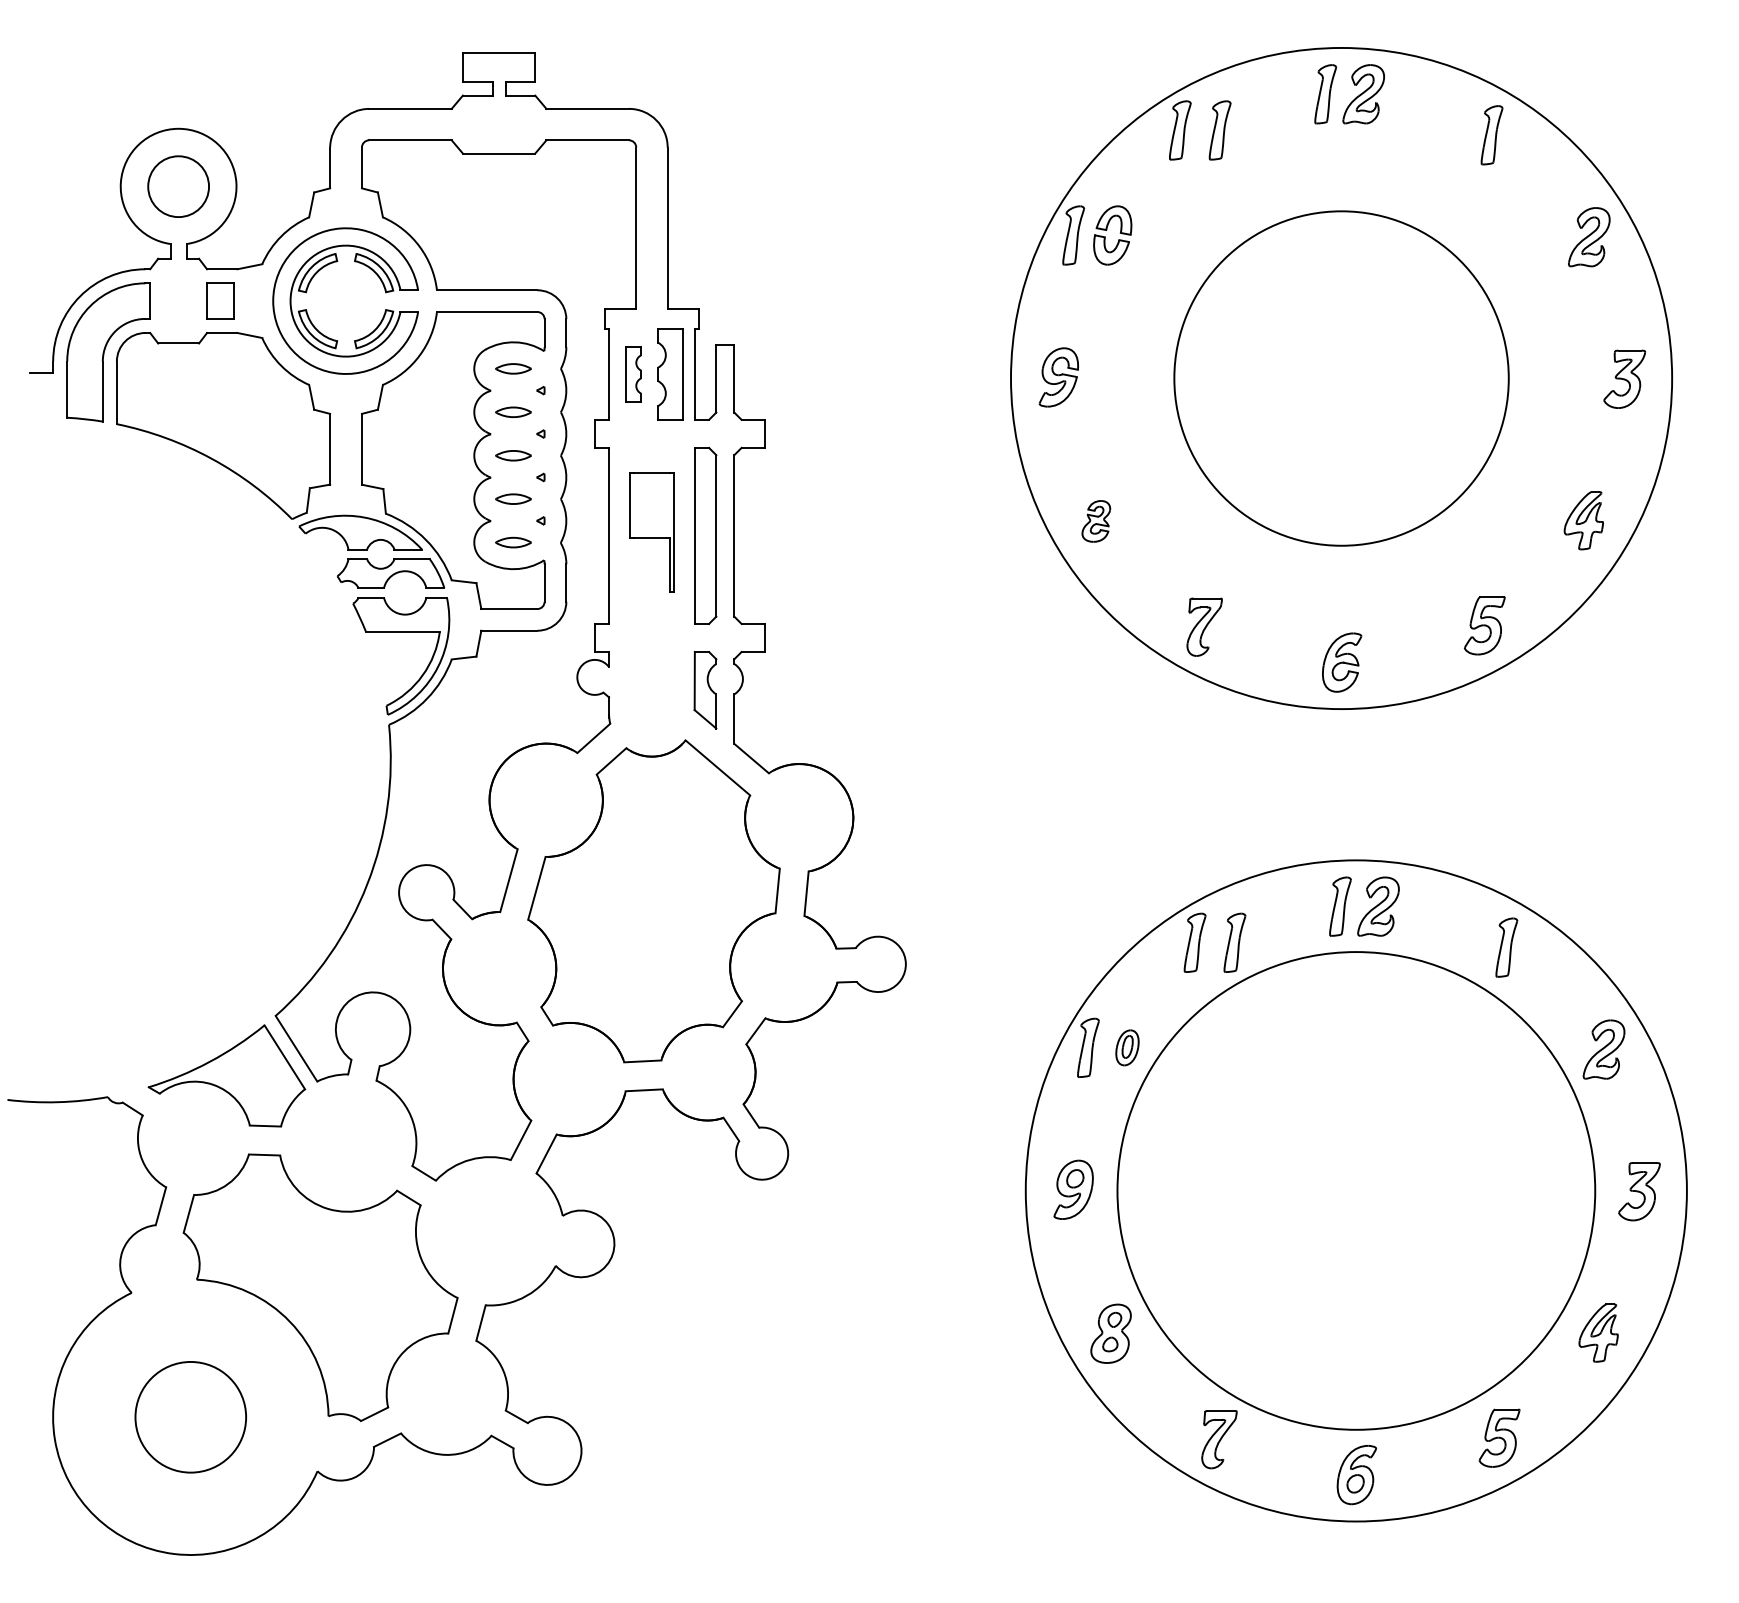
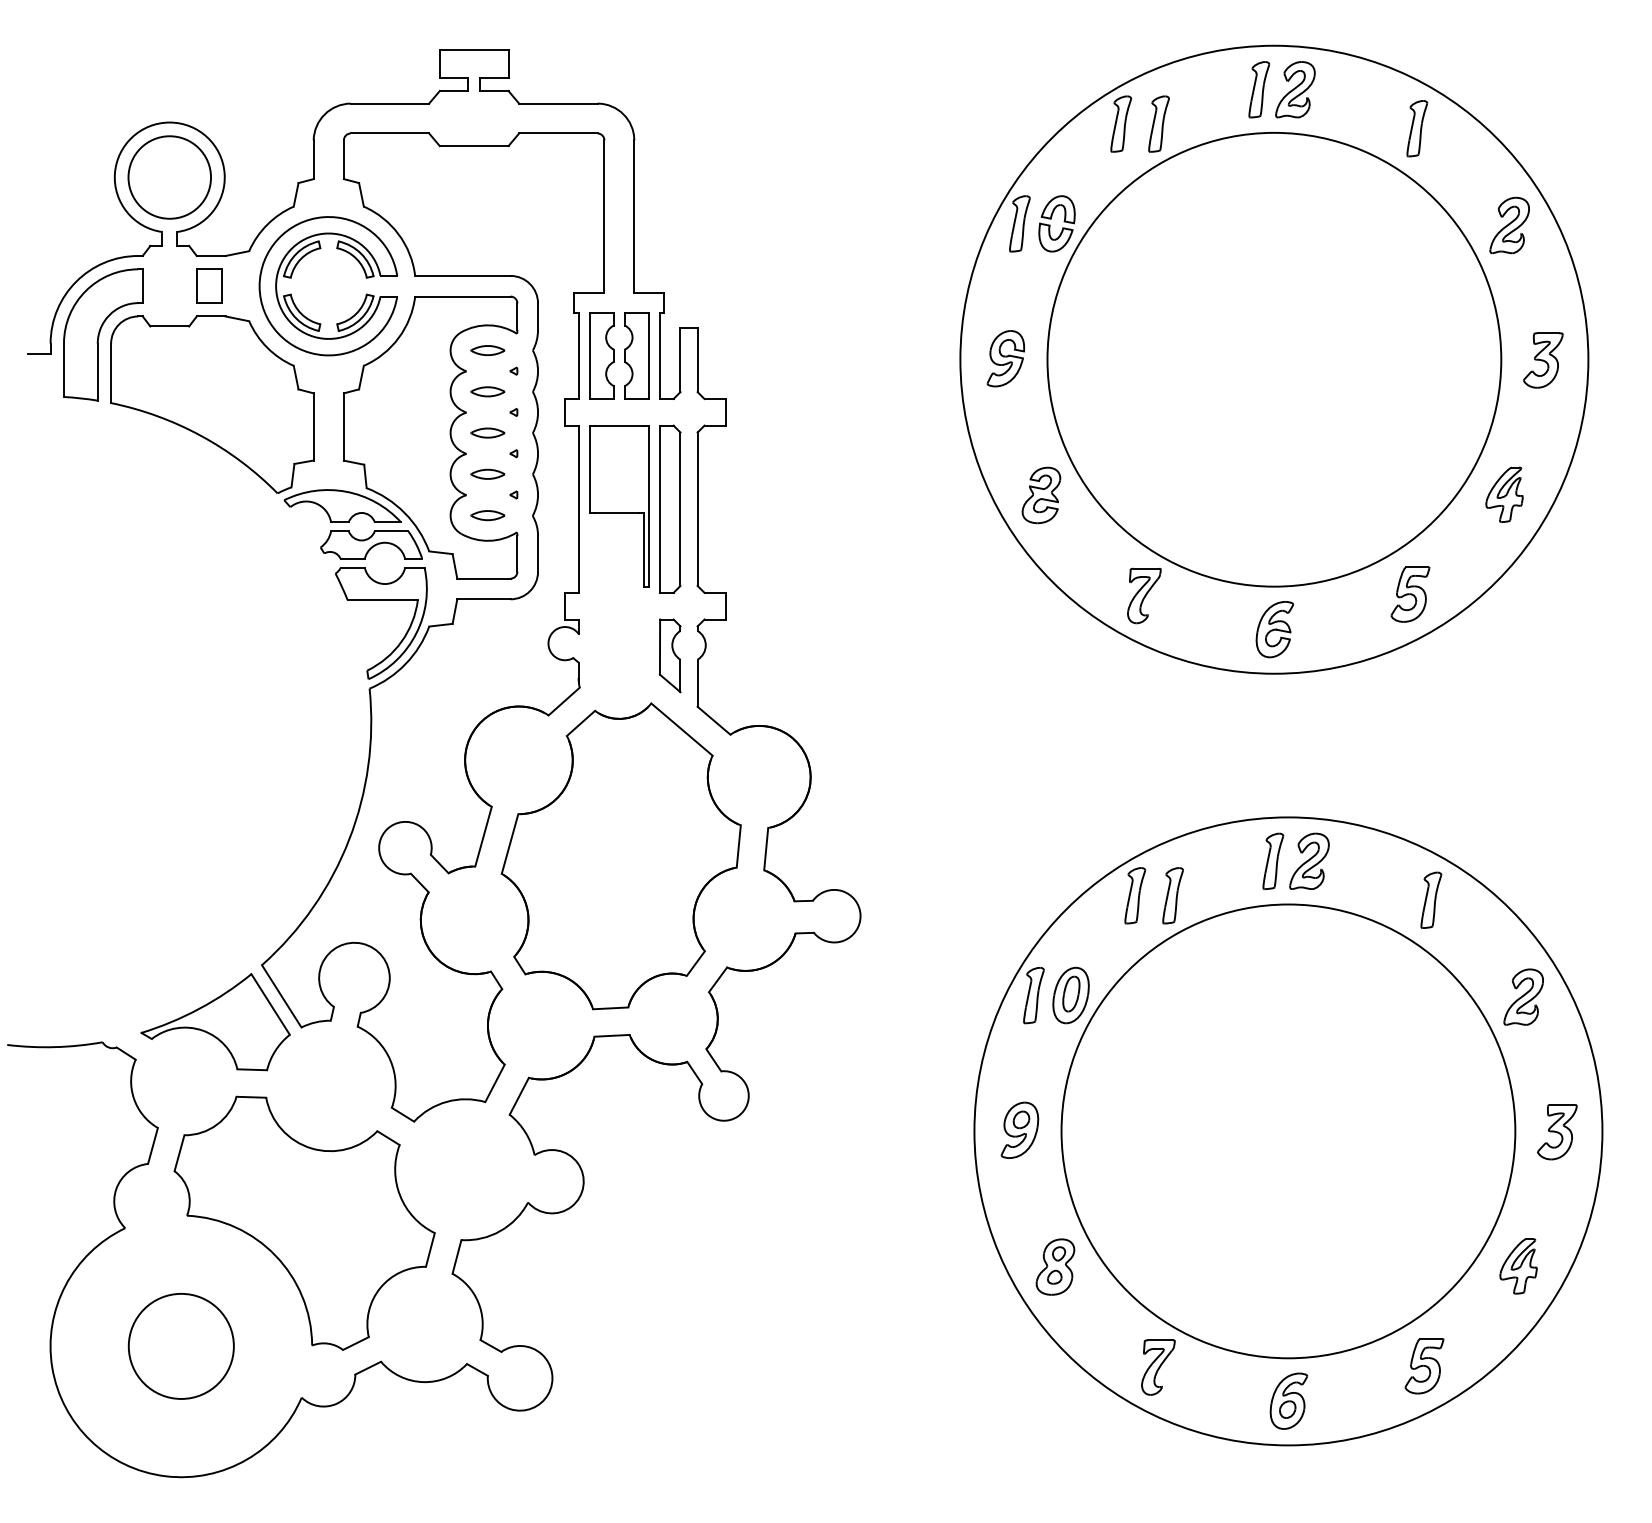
circle: (178, 186) -> (169, 177), size x1.43
part: (633, 374) -> (601, 355), size x1.67
circle: (1341, 378) -> (1274, 359), size x1.43
part: (1096, 521) -> (1041, 495), size x1.43
part: (652, 533) -> (619, 506), size x1.43
part: (1126, 1047) -> (1070, 995), size x1.67

